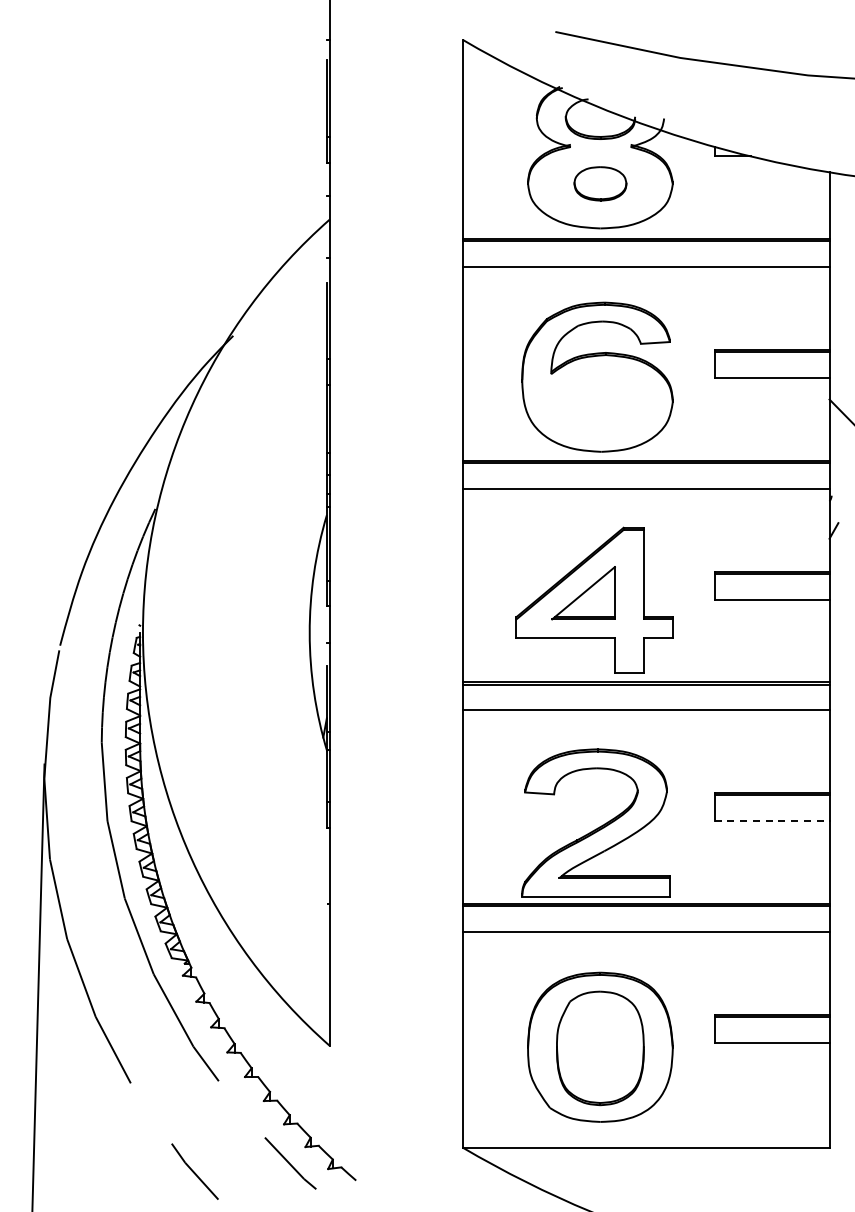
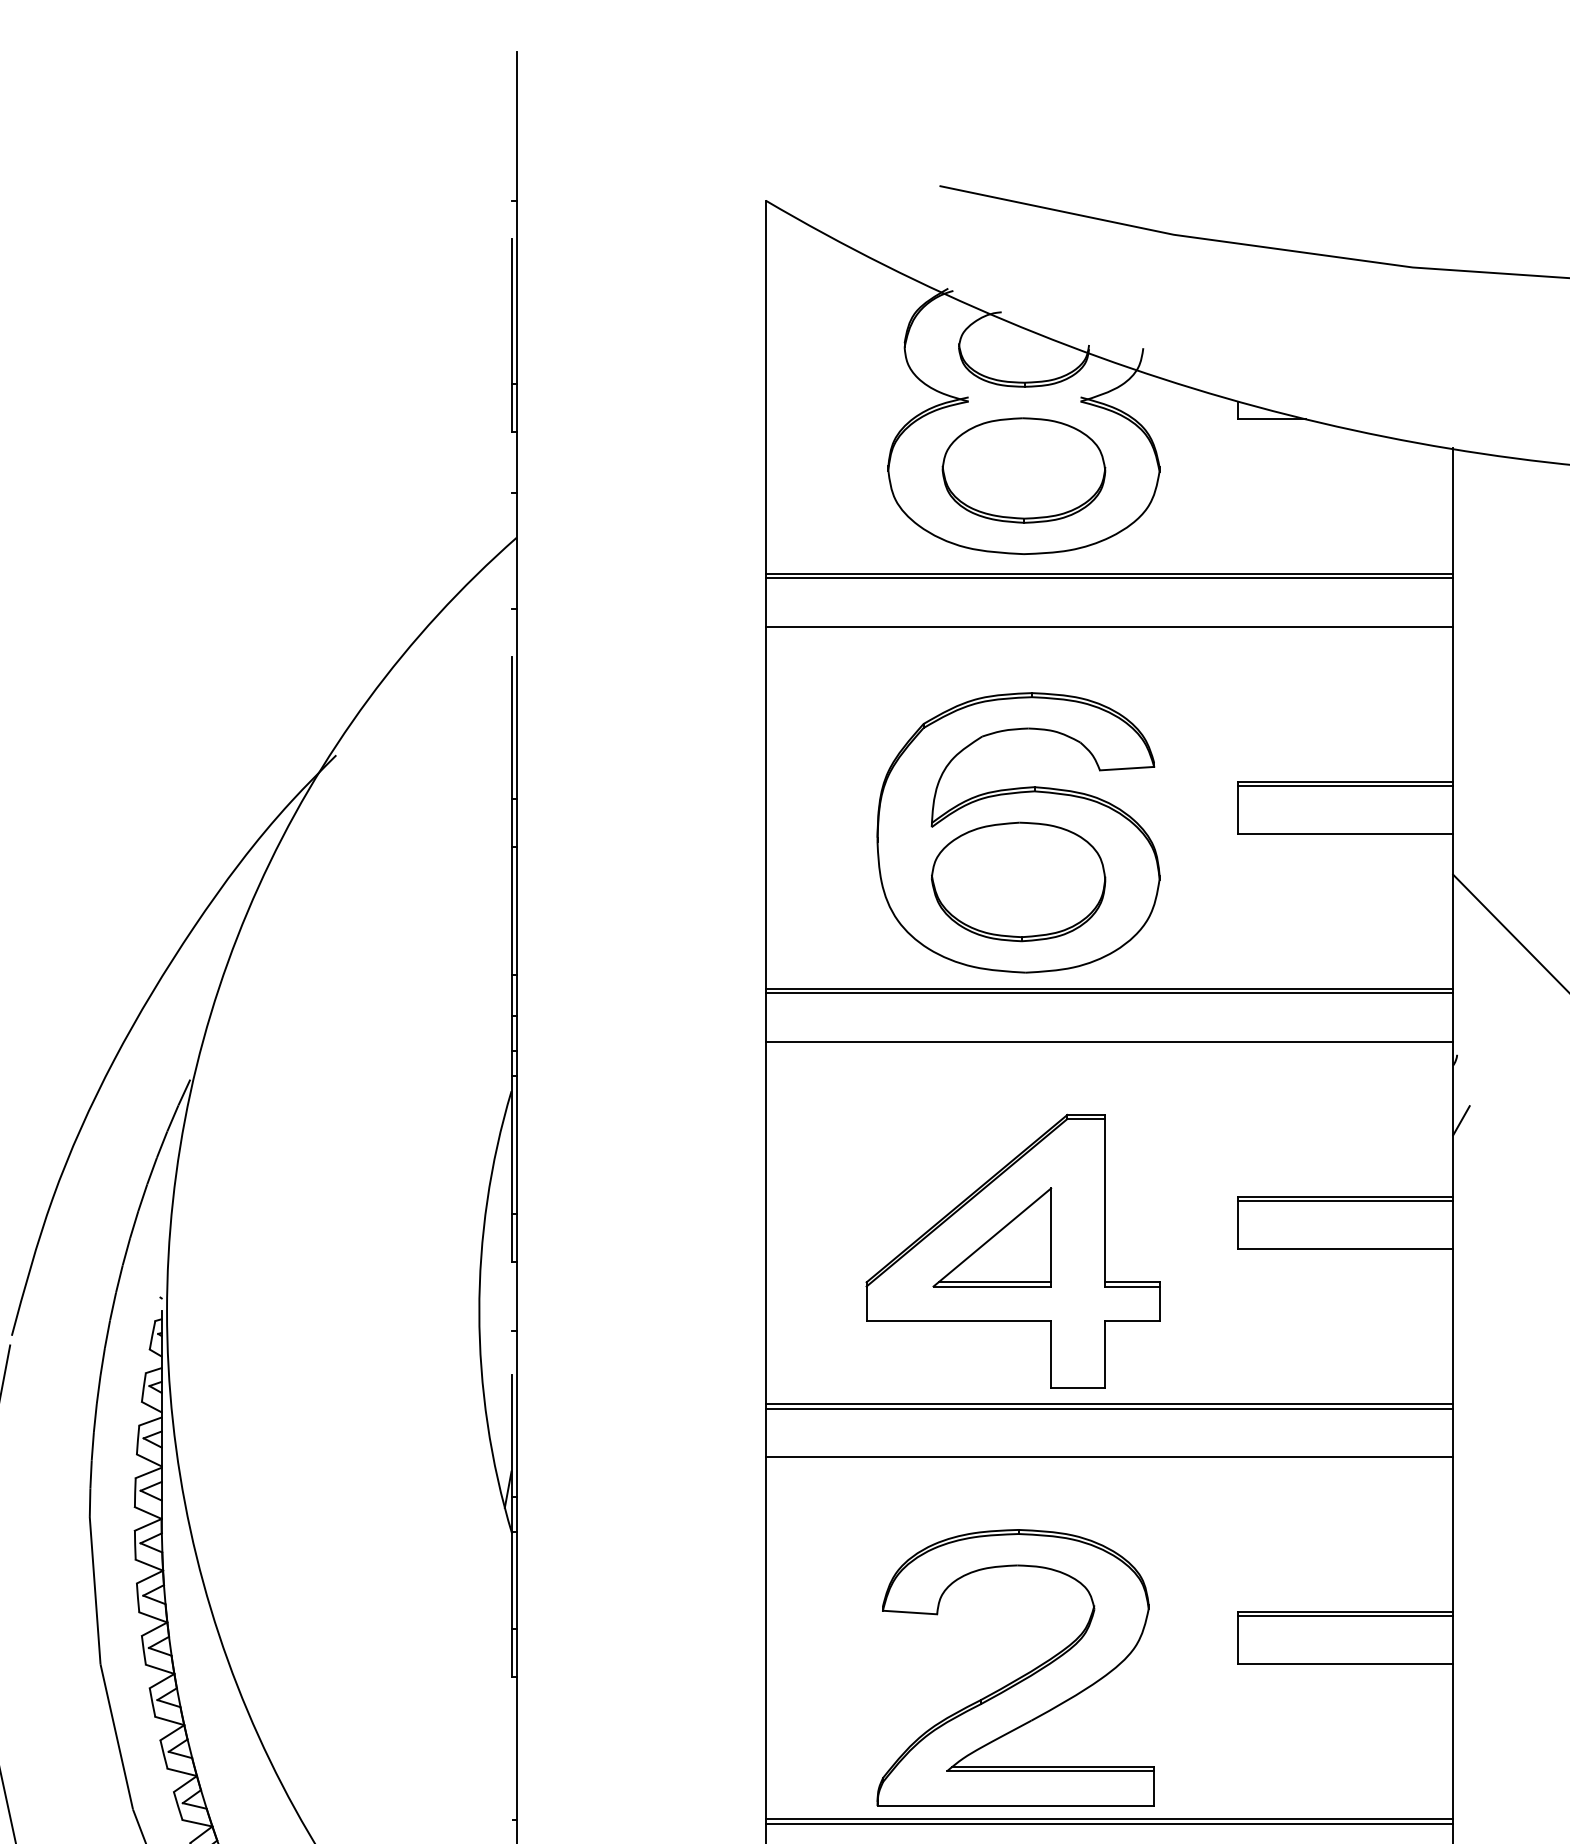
part: (600, 183) -> (1024, 469), size x1.67
part: (597, 402) -> (1018, 880), added
line: (772, 821) -> (1346, 1665), dashed -> solid

